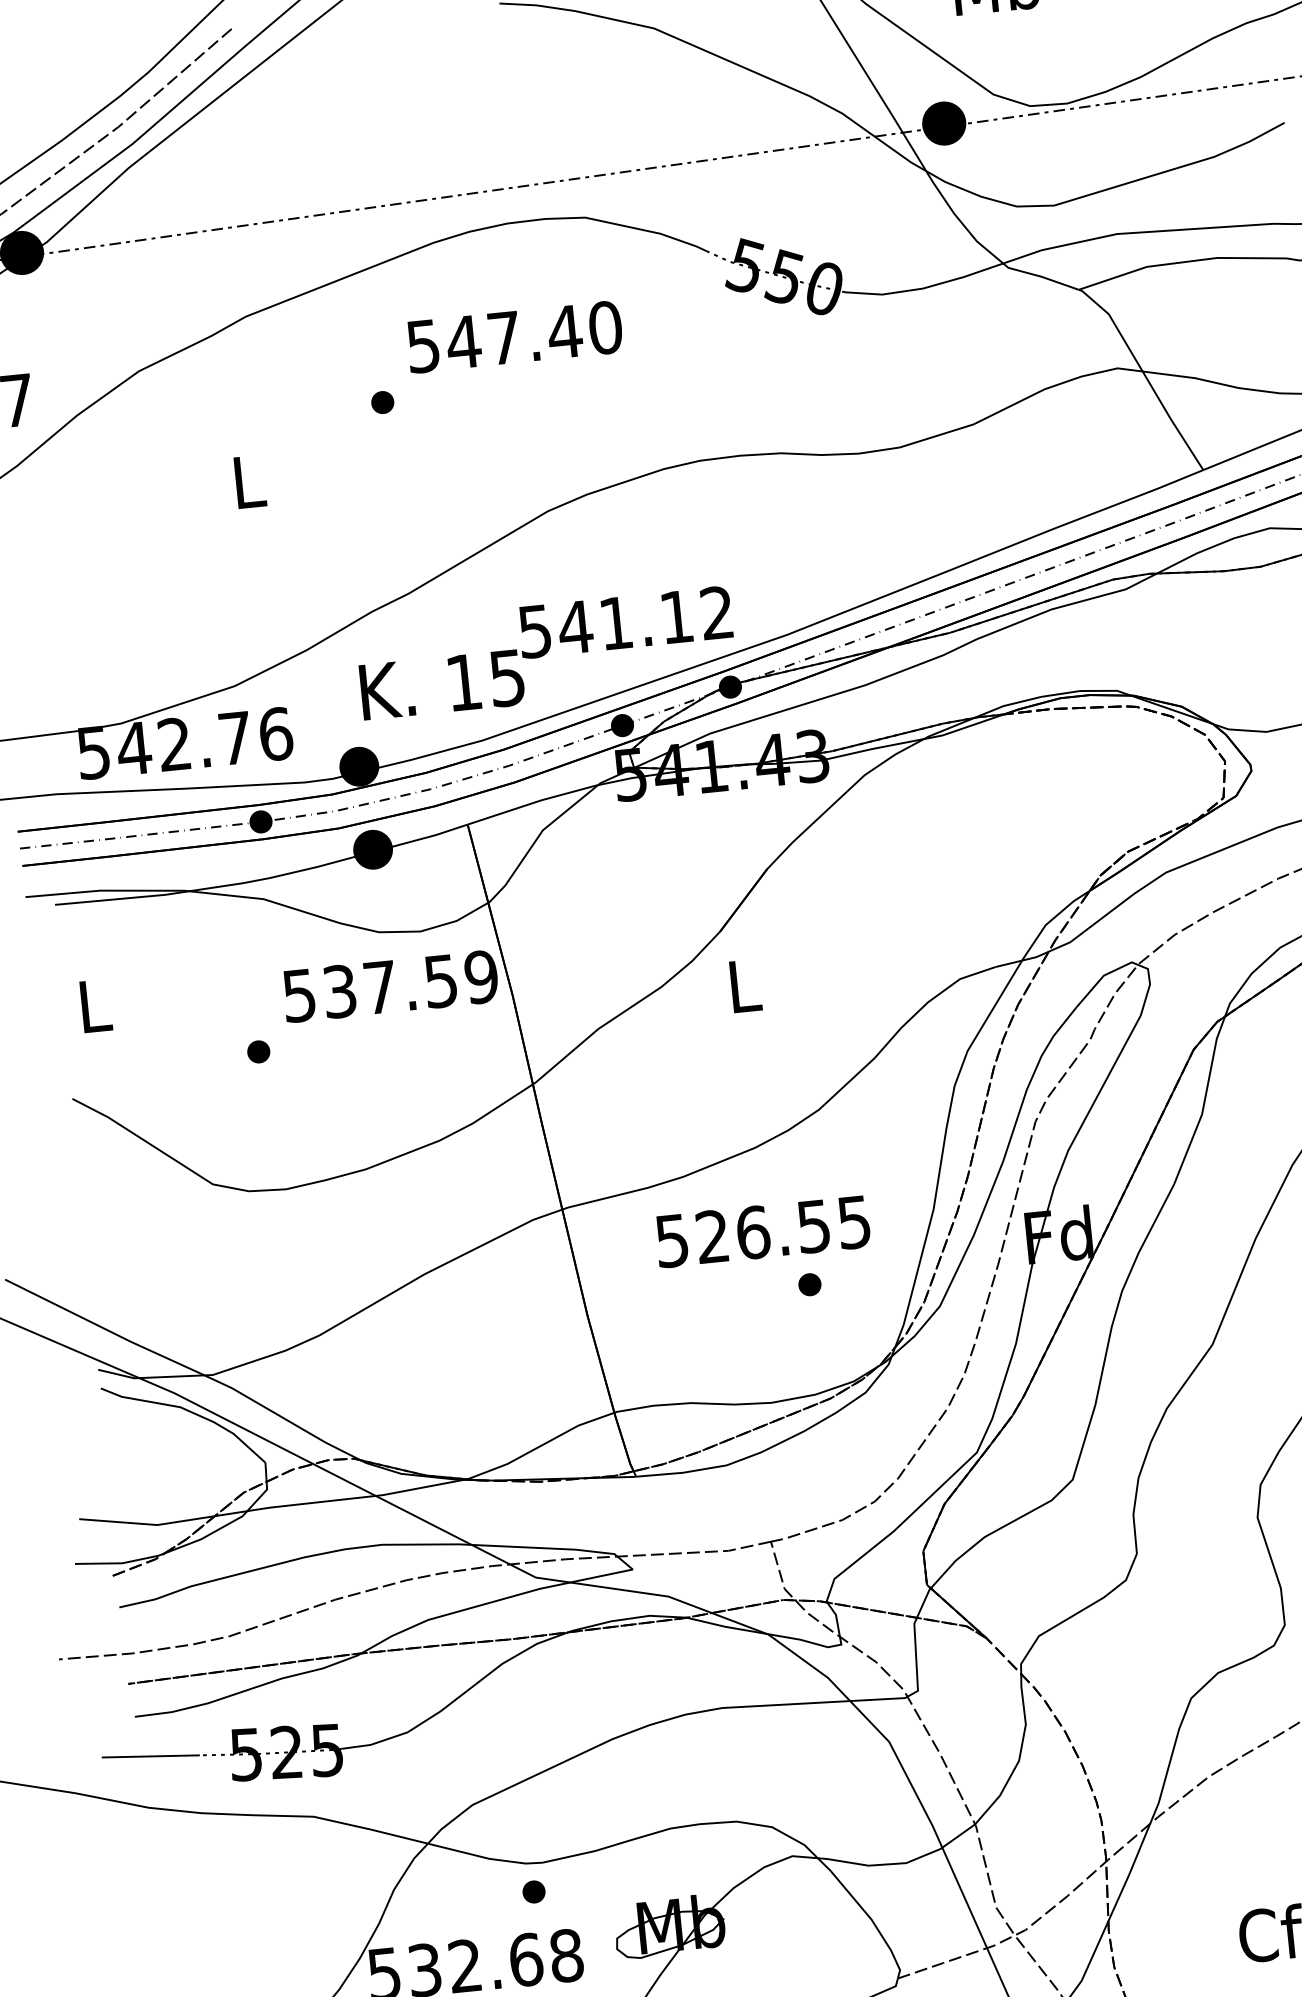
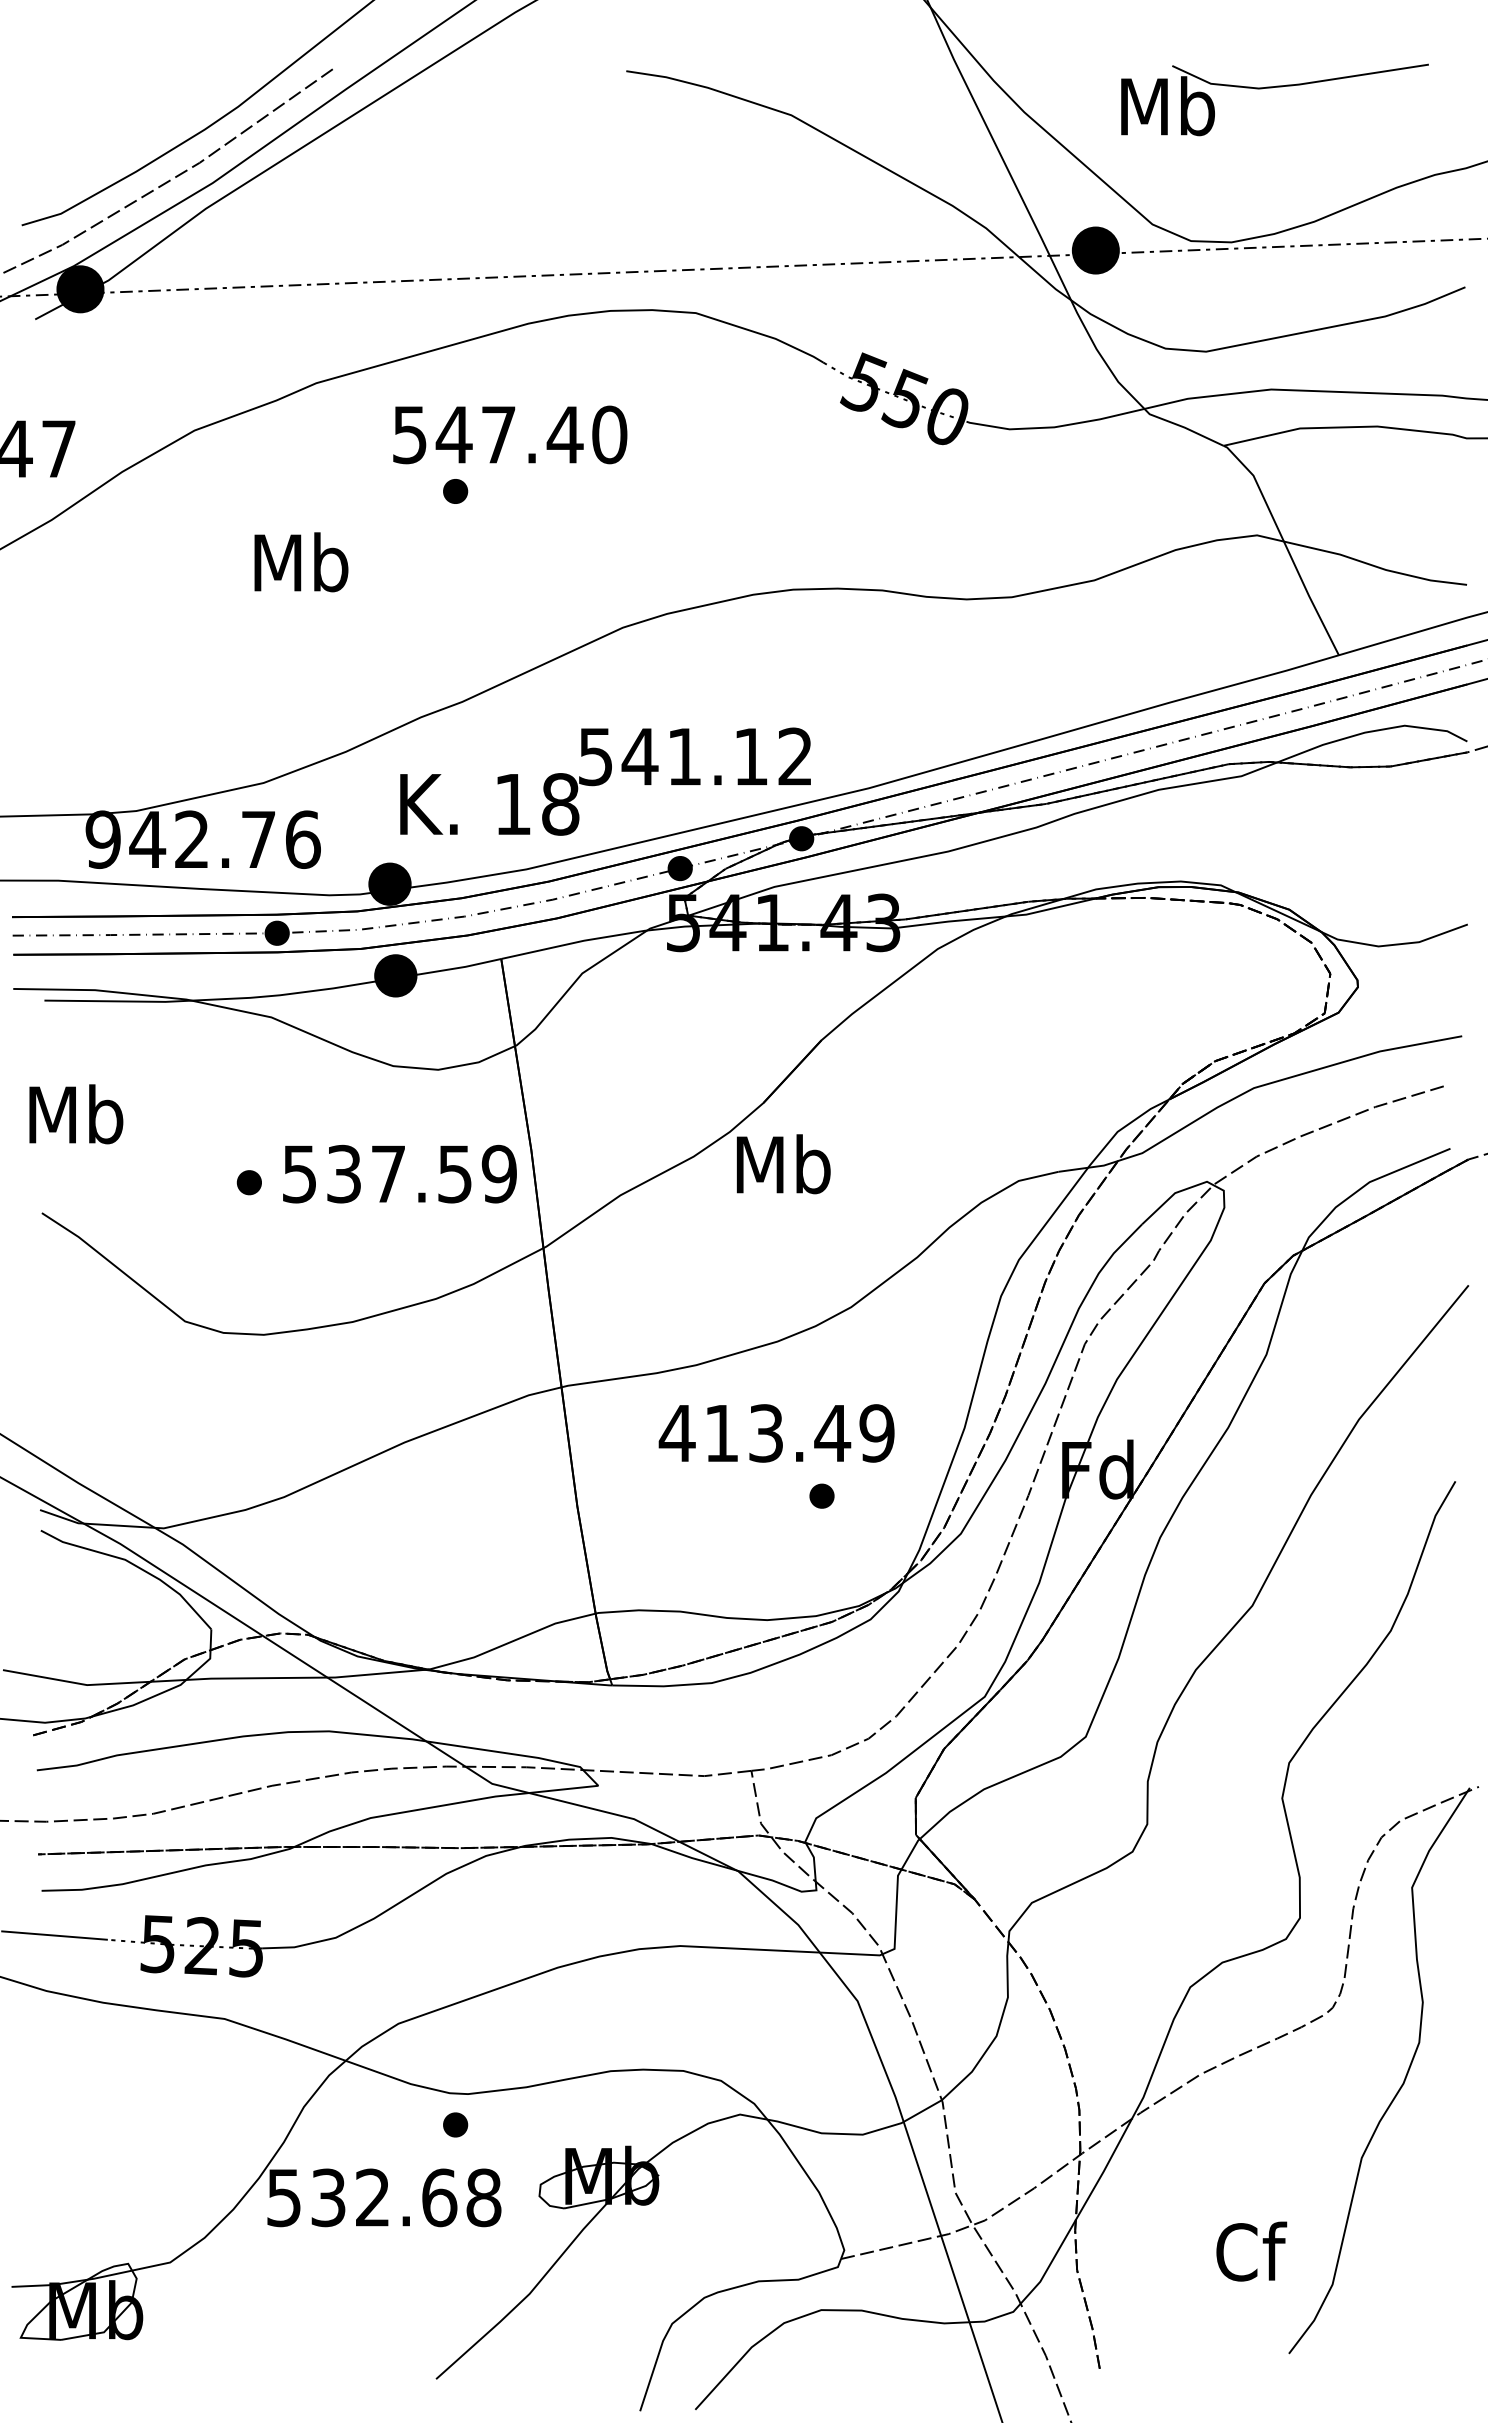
text: (515, 336) -> (510, 434), moved
text: (248, 481) -> (301, 562), L -> Mb
text: (507, 678) -> (560, 804), 15 -> 18
text: (93, 752) -> (102, 839), 542.76 -> 942.76
text: (390, 985) -> (399, 1173), moved
text: (744, 985) -> (783, 1164), L -> Mb
text: (94, 1005) -> (76, 1114), L -> Mb
text: (762, 1231) -> (776, 1433), 526.55 -> 413.49

